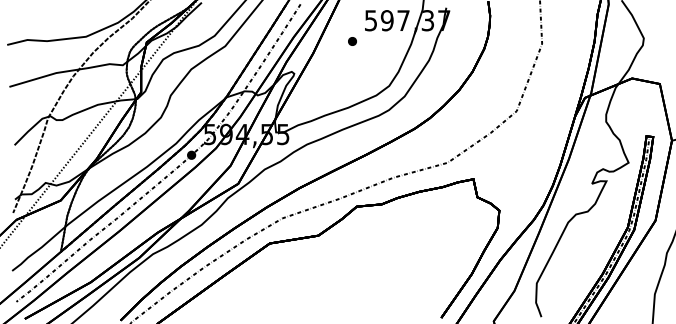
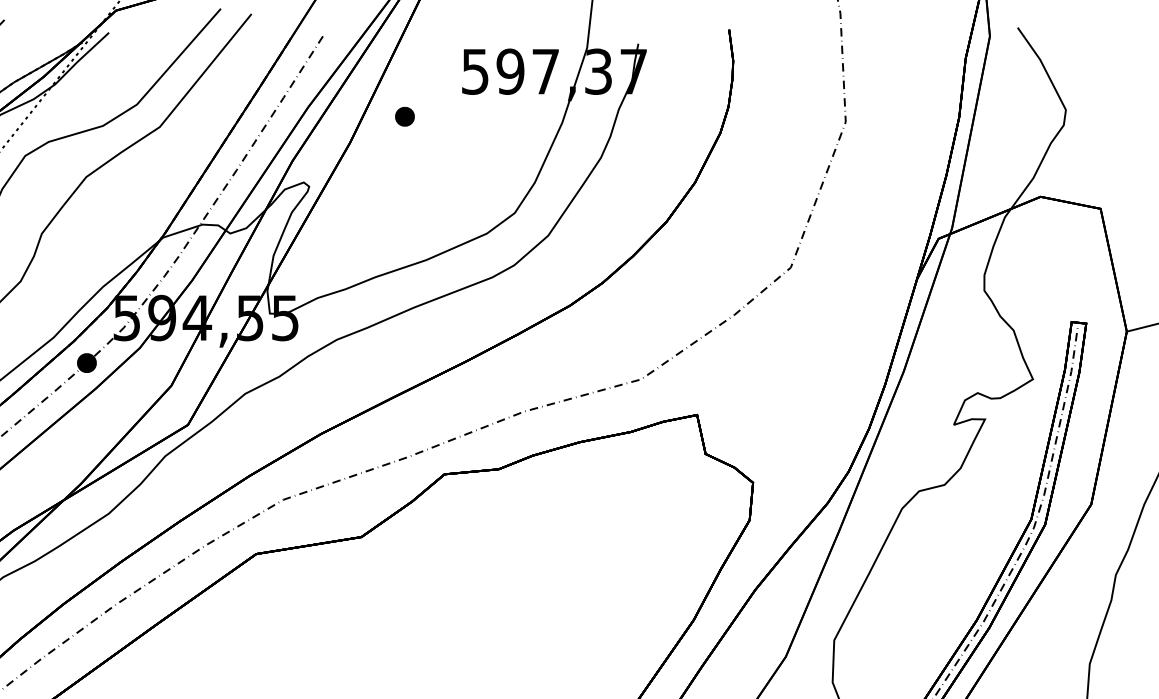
part: (352, 41) -> (404, 116), moved

